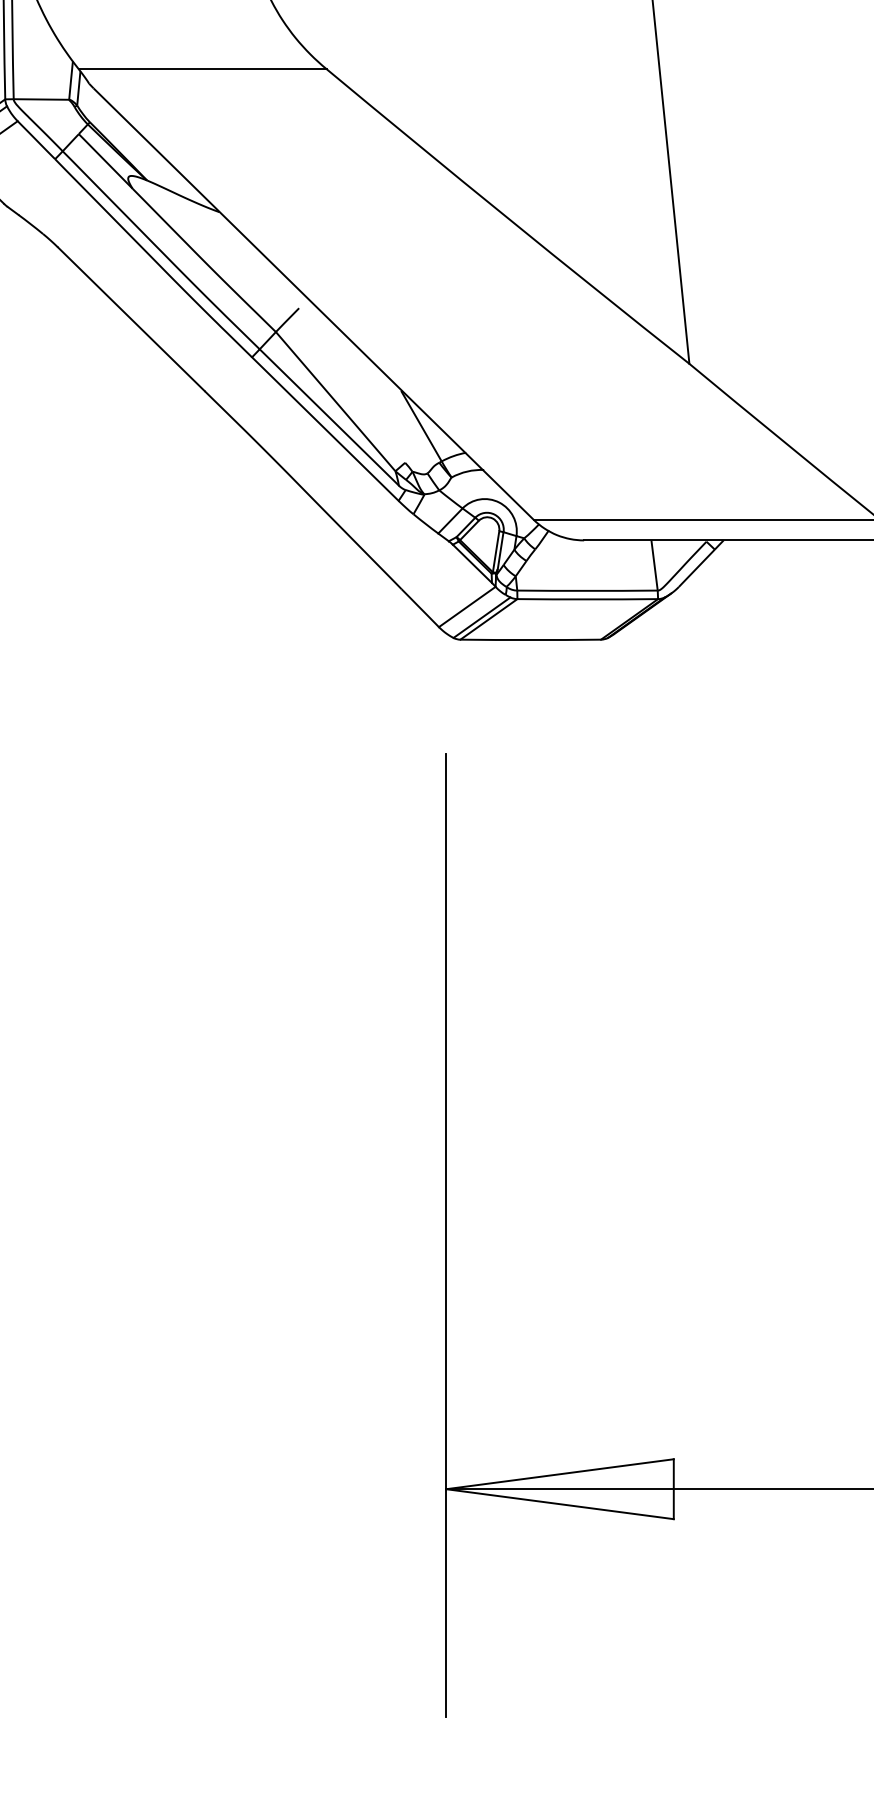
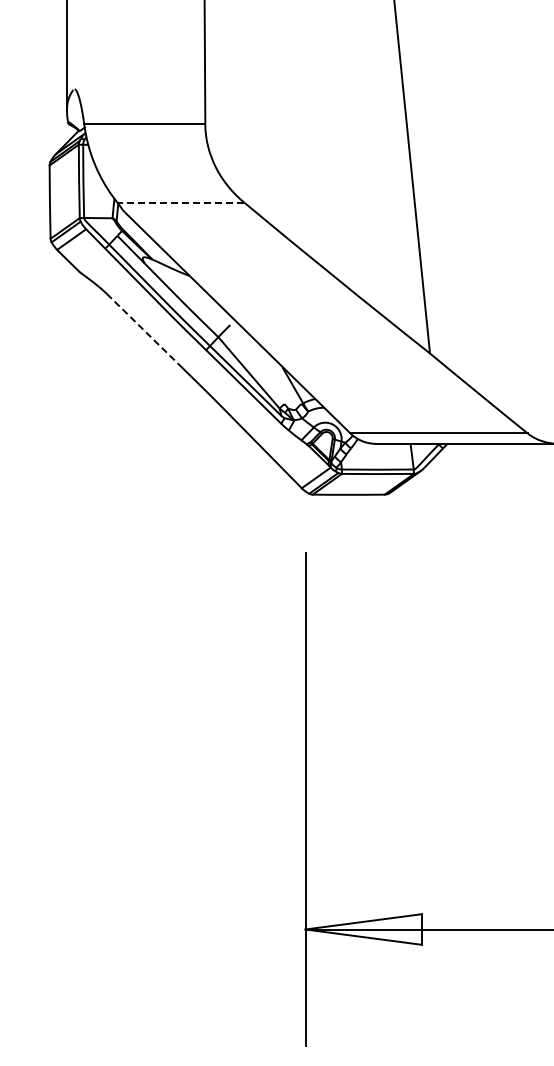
line: (201, 68) -> (180, 202), solid -> dashed
line: (131, 318) -> (144, 330), solid -> dashed

